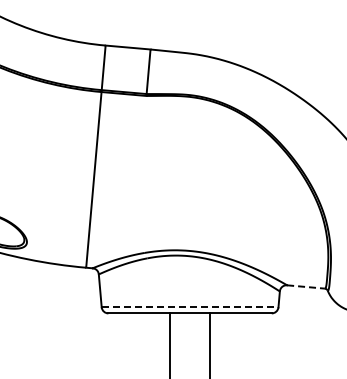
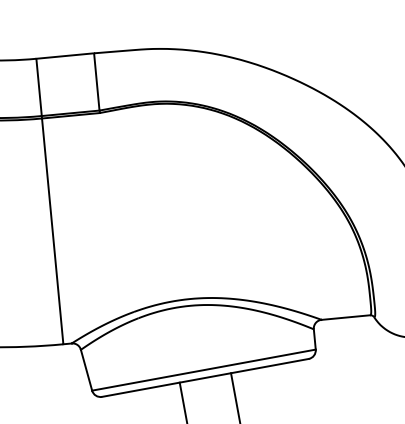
line: (306, 286) -> (346, 316), dashed -> solid
line: (190, 307) -> (204, 370), dashed -> solid

